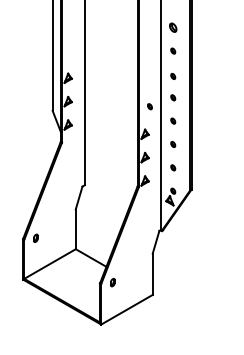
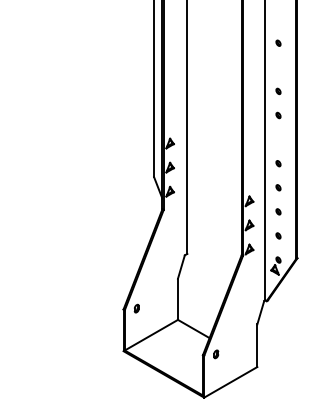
part: (173, 27) -> (278, 91), size x0.62
part: (173, 76) -> (278, 141), removed
part: (149, 106) -> (254, 172), removed

